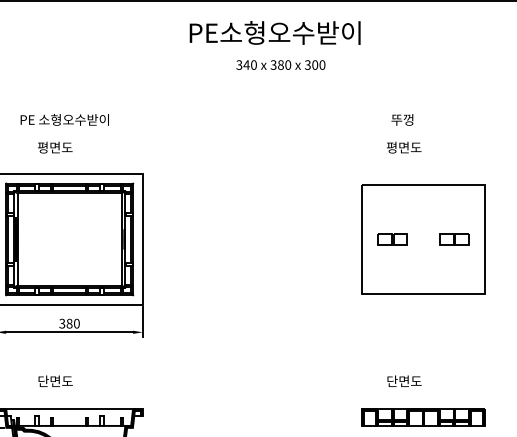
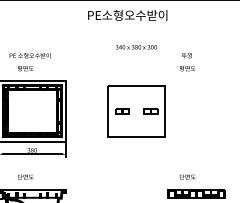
text: (281, 65) -> (136, 47), moved
part: (423, 240) -> (136, 111), moved

